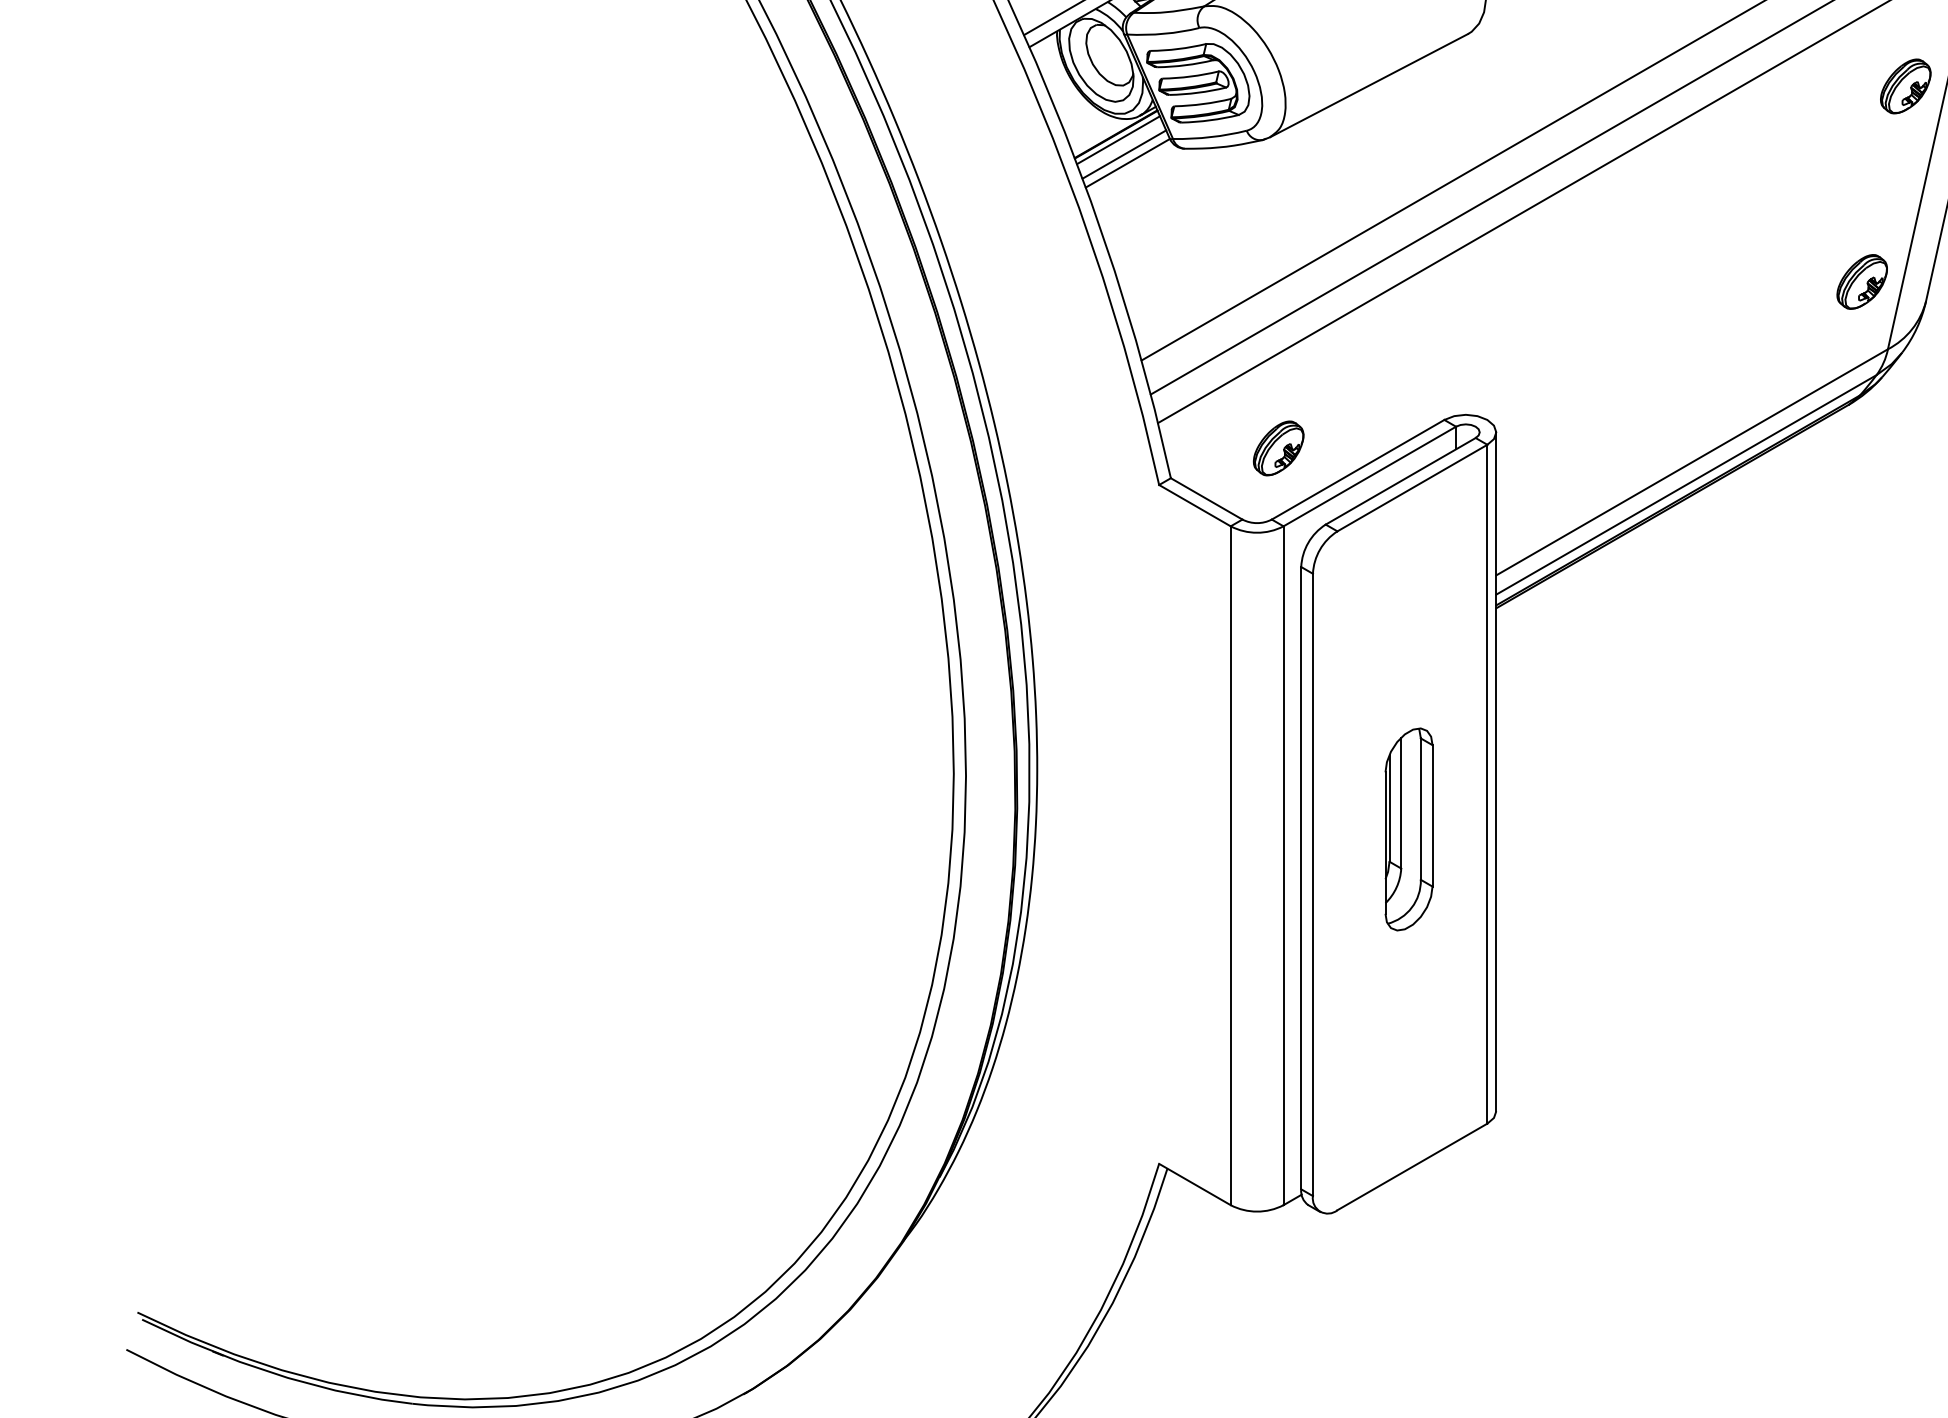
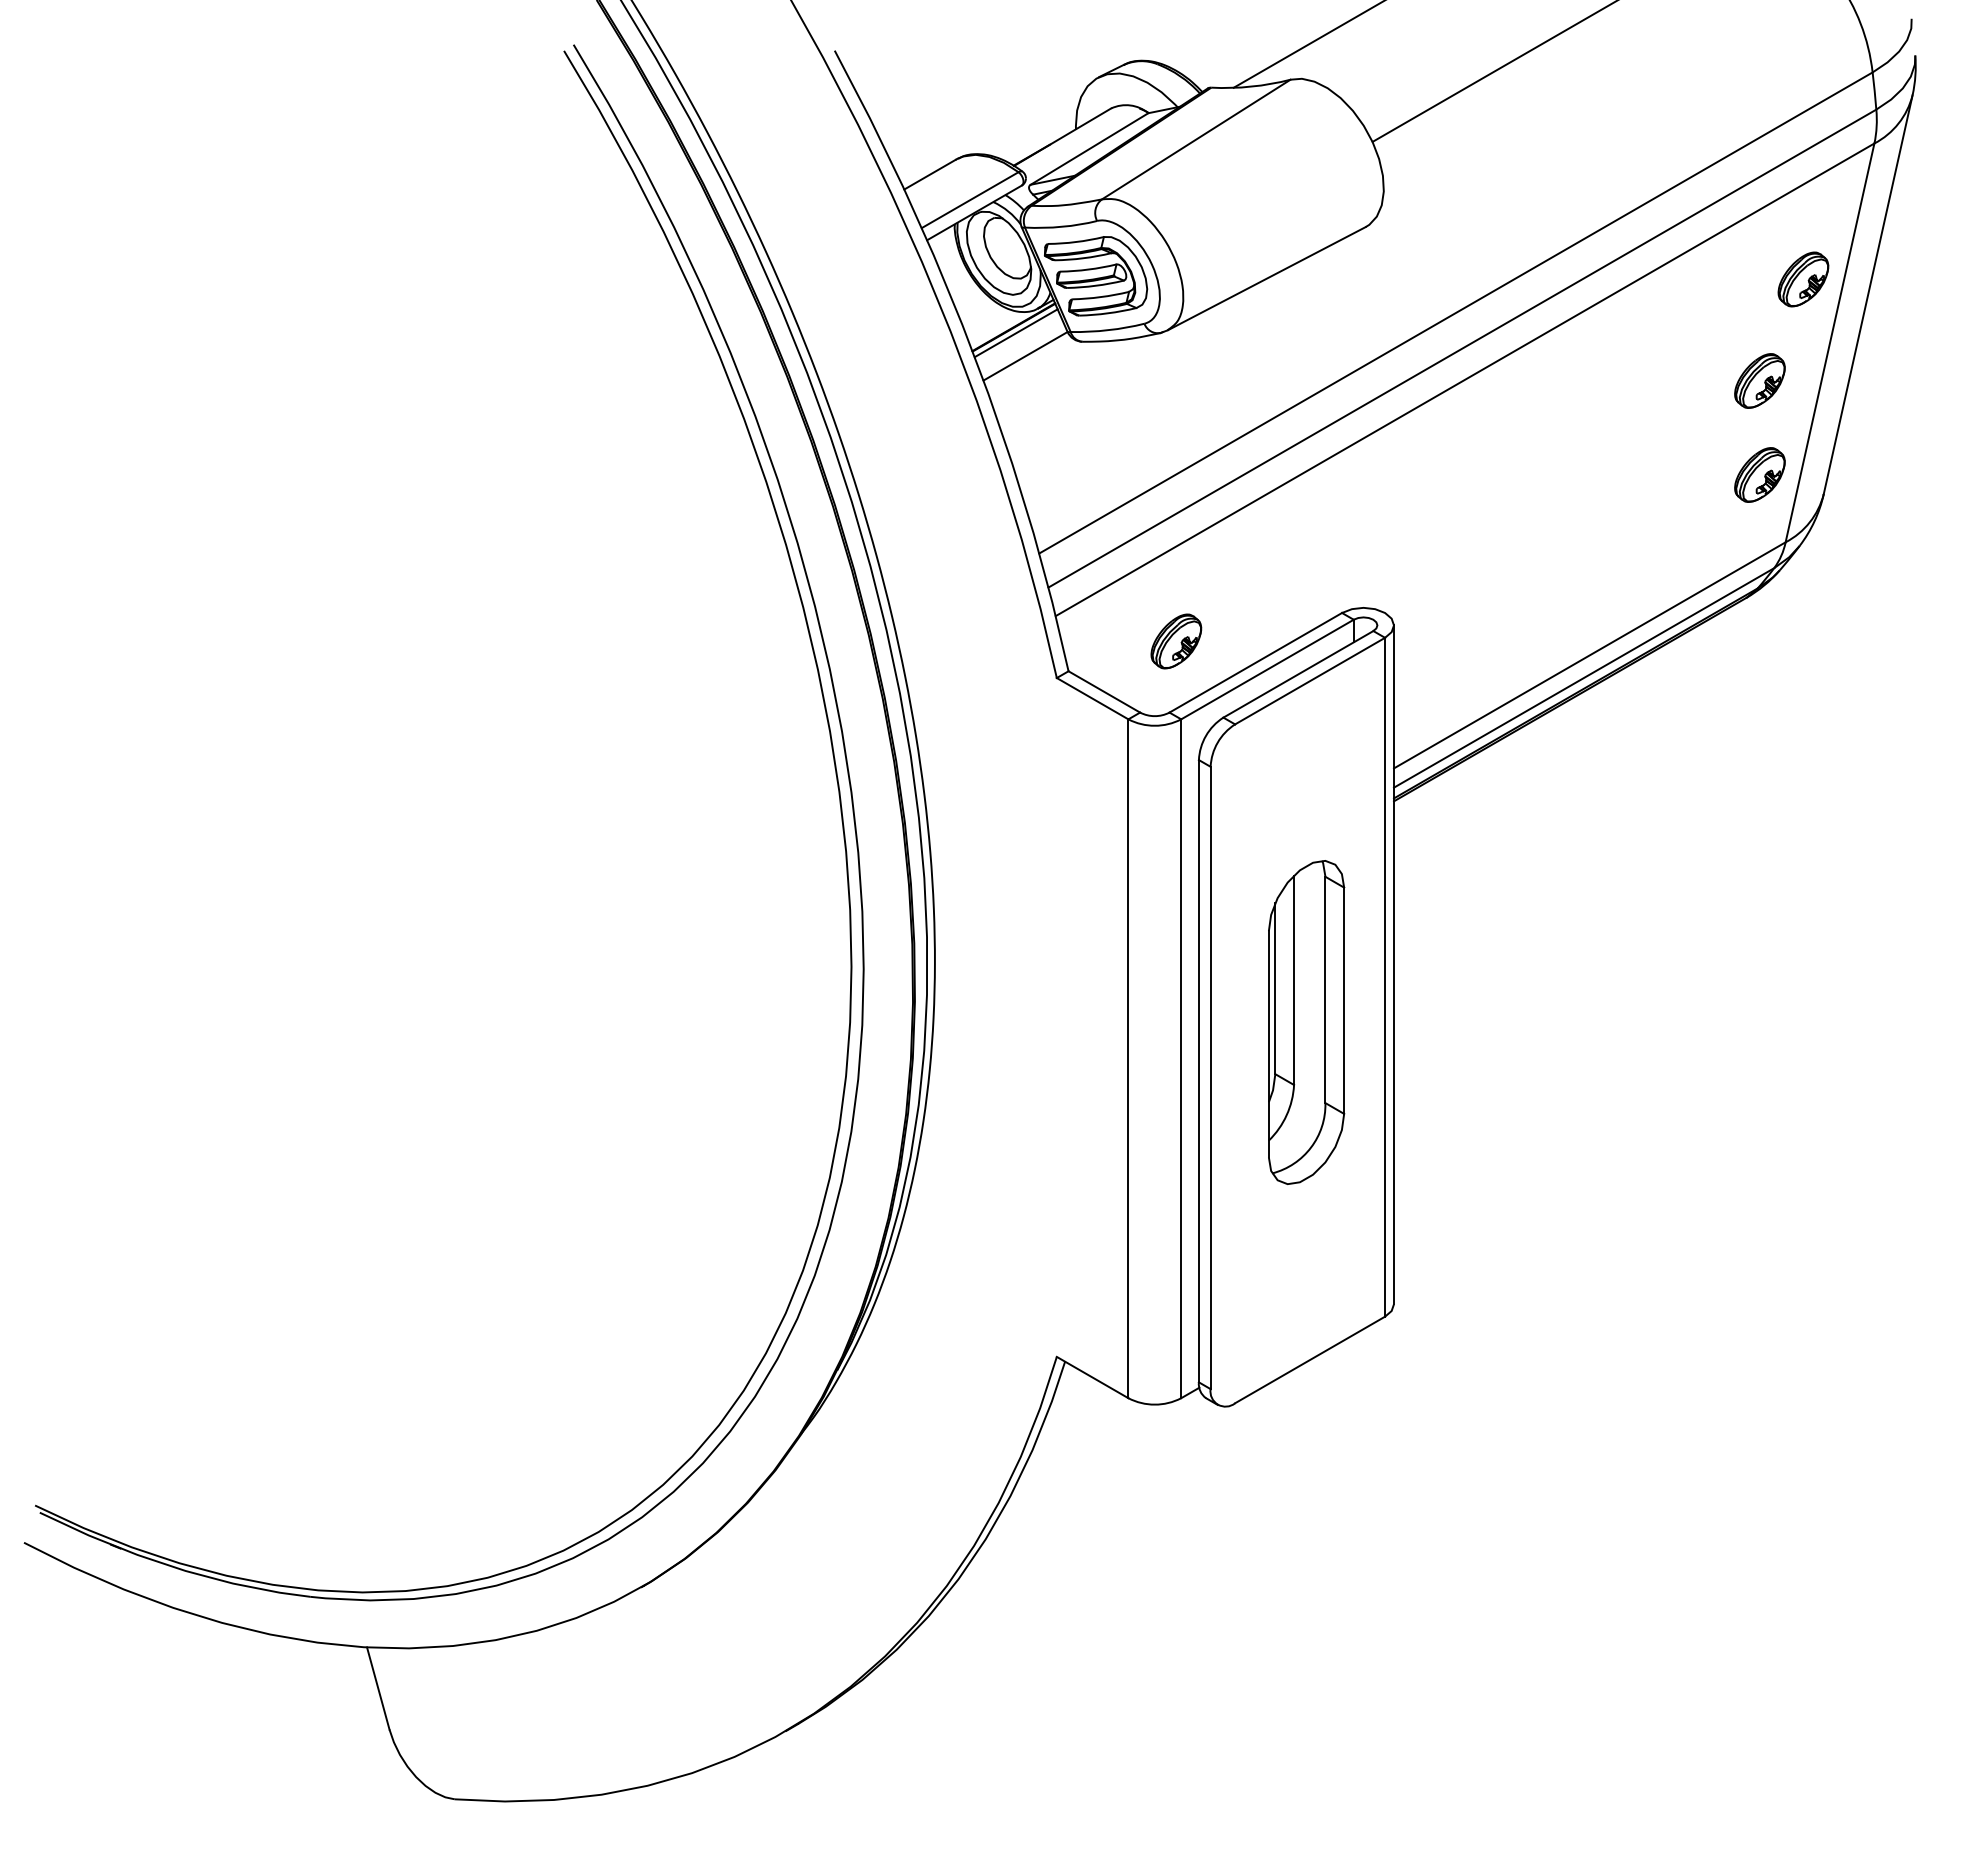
line: (1123, 154) -> (1021, 347), removed
part: (1861, 187) -> (1759, 380), added
part: (1408, 829) -> (1306, 1022), size x1.6

